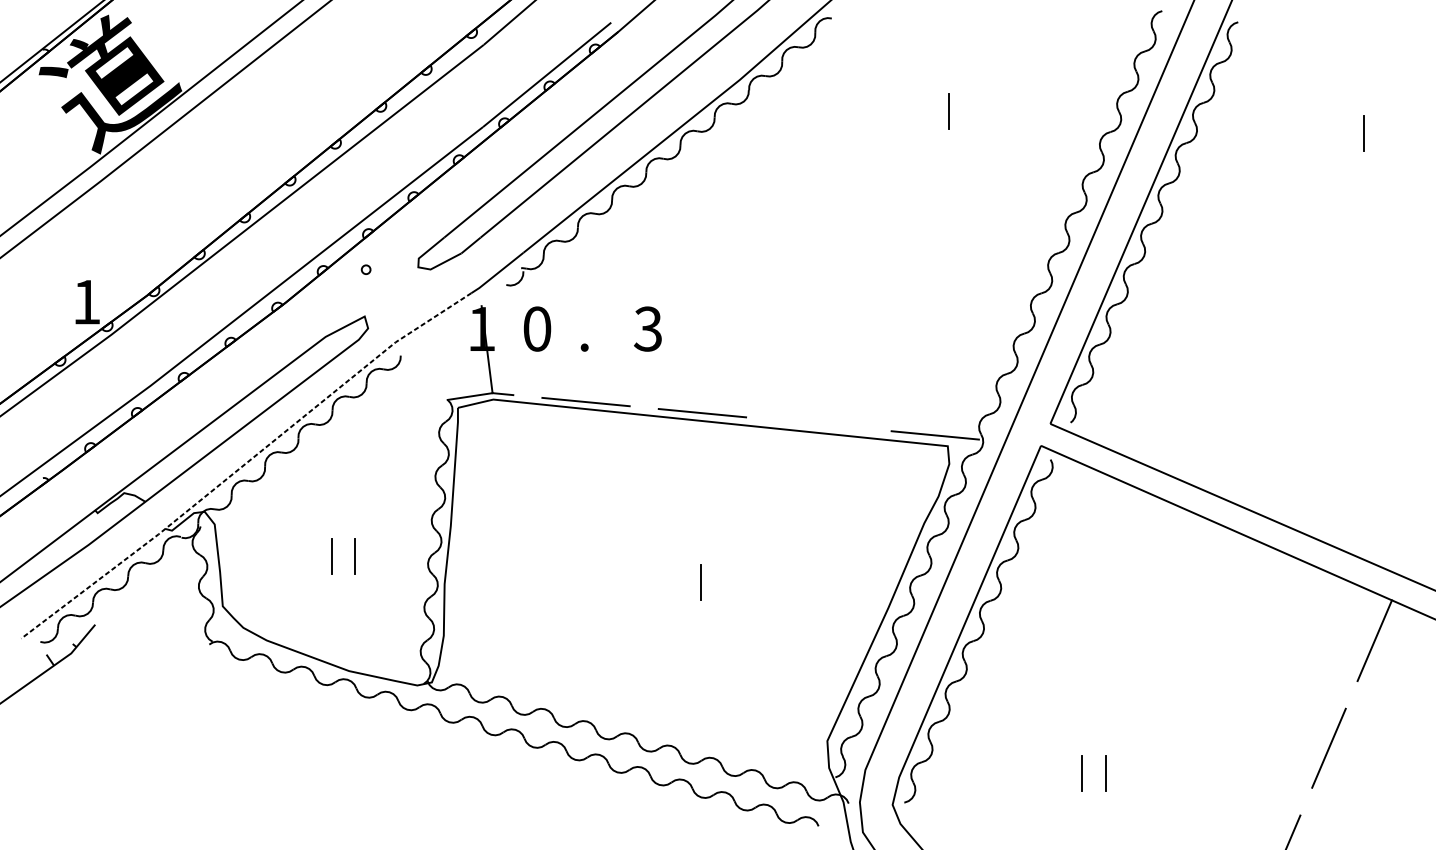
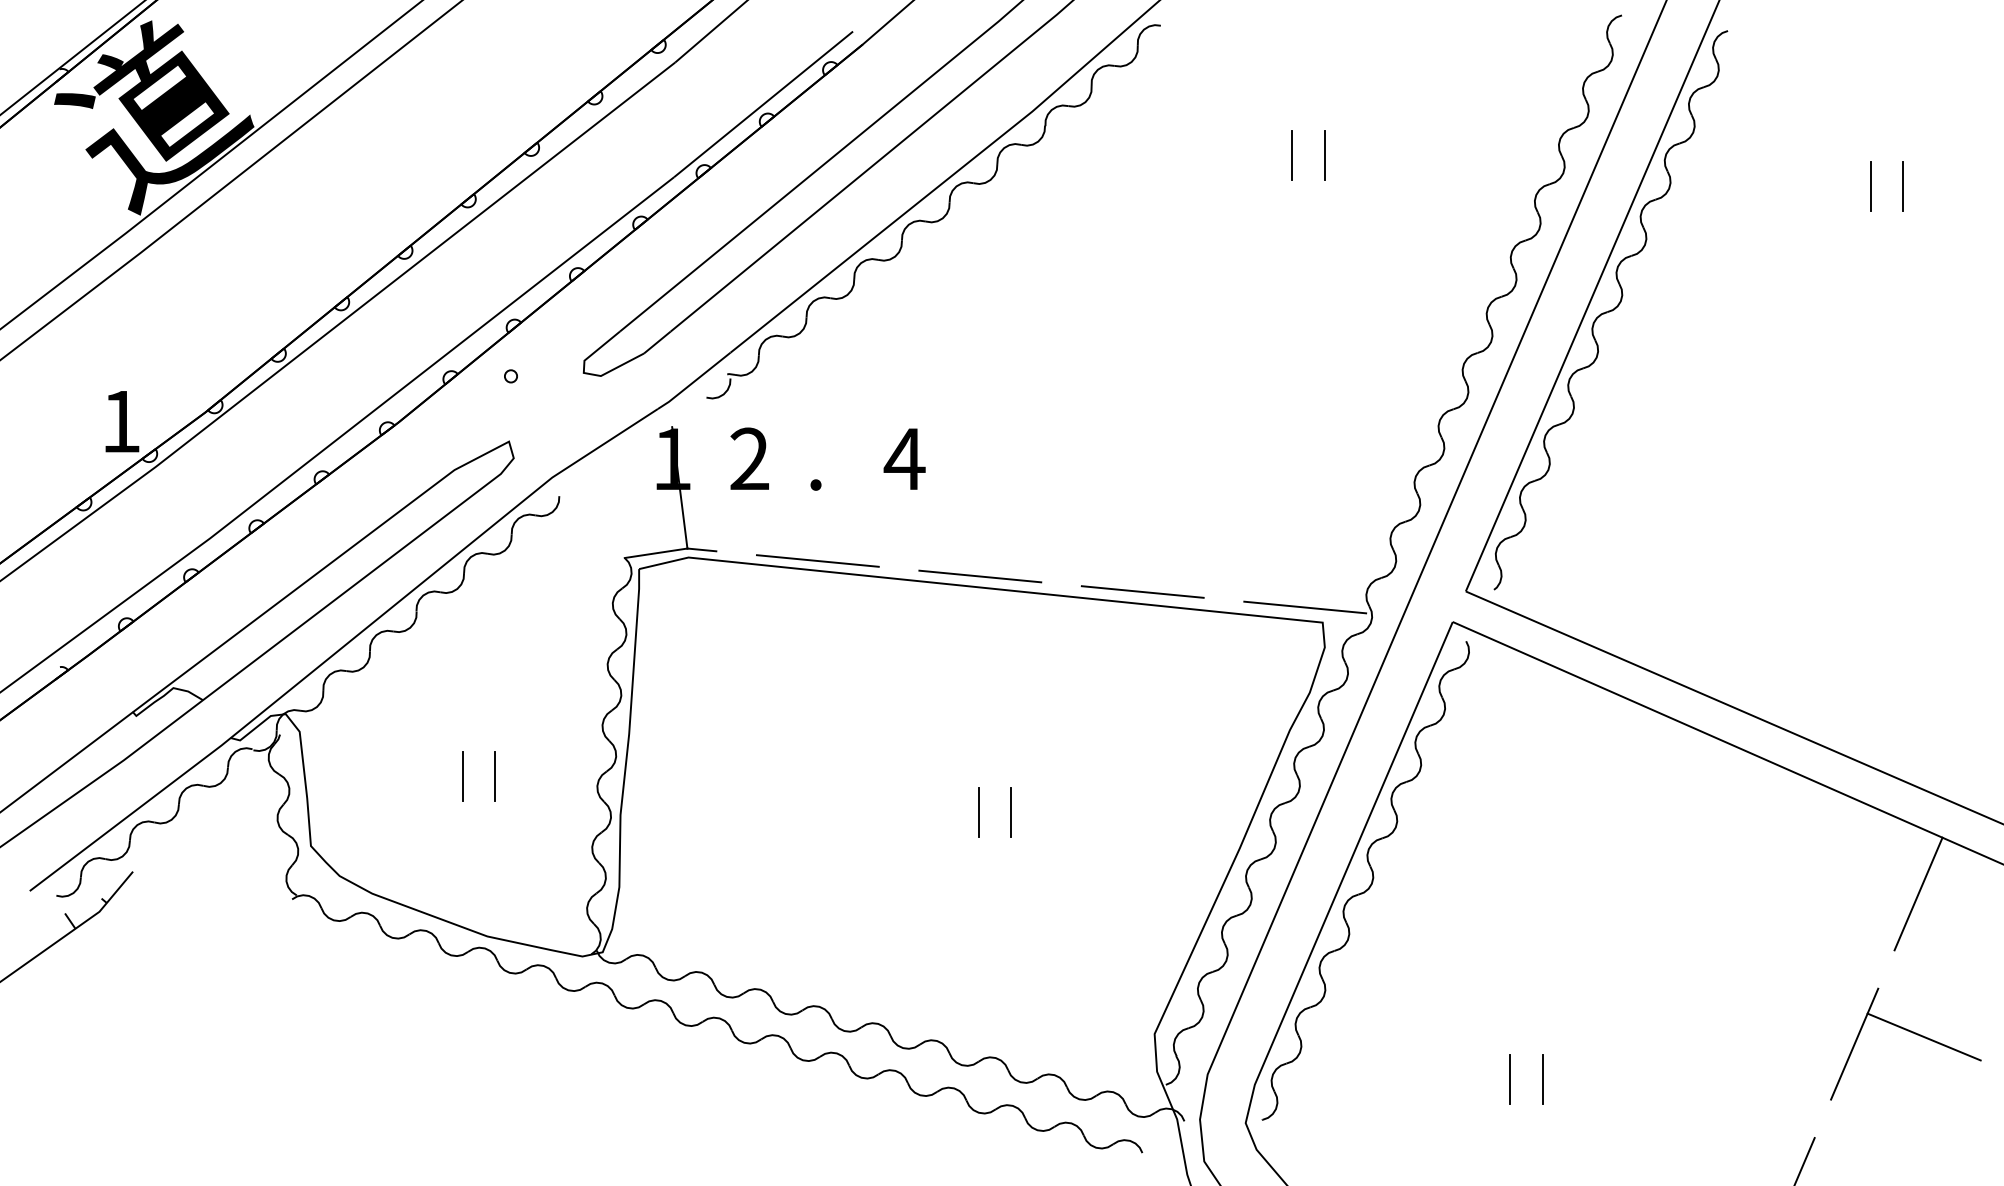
line: (926, 111) -> (1292, 155), added
line: (1340, 133) -> (1870, 186), added
text: (537, 328) -> (749, 458), 0 -> 2
text: (648, 328) -> (904, 458), 3 -> 4
line: (818, 423) -> (1142, 591), added
line: (244, 464) -> (341, 648), dashed -> solid
line: (724, 581) -> (1011, 811), added
line: (1378, 742) -> (1923, 1036), added

